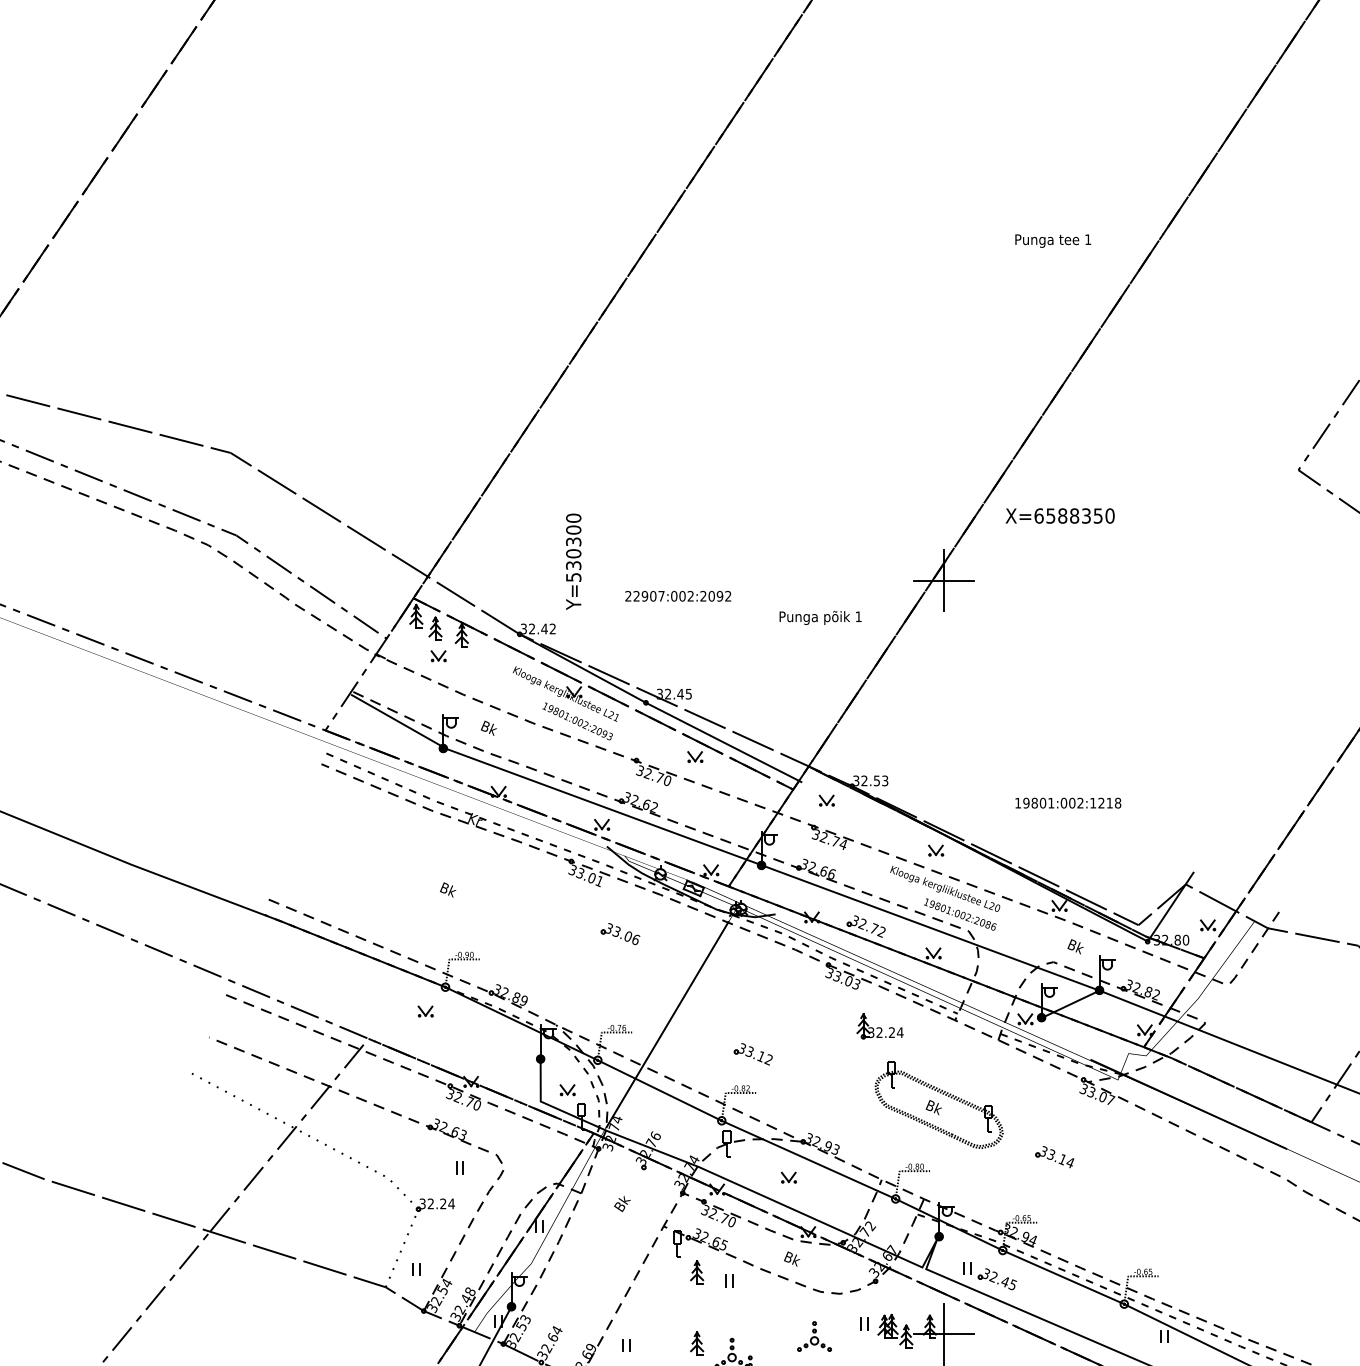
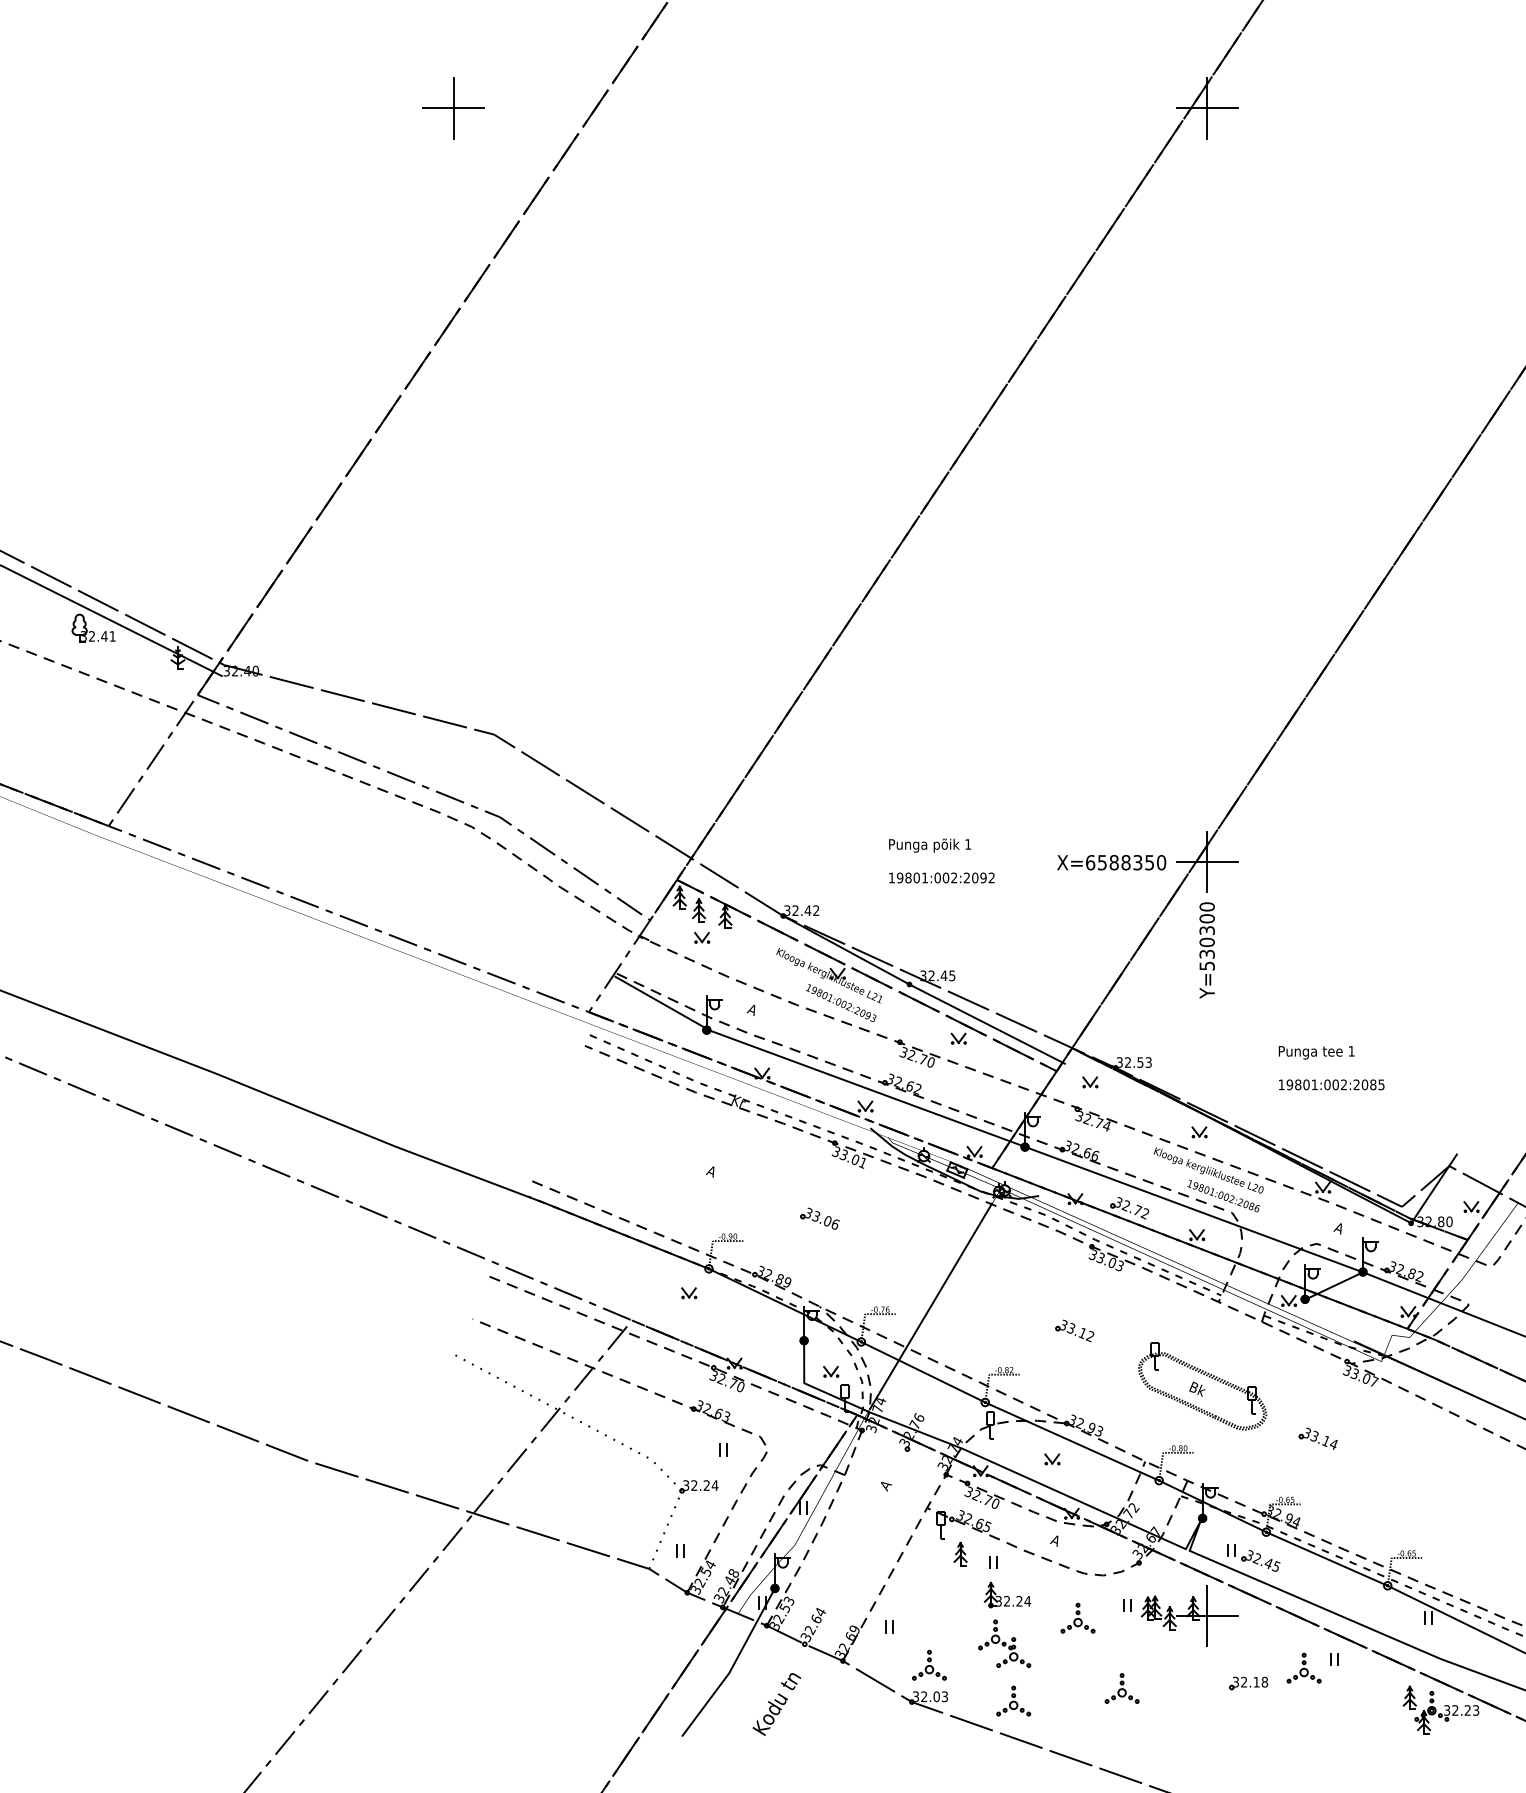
text: (1053, 240) -> (1316, 1052), moved
text: (1060, 515) -> (1111, 862), moved
text: (573, 561) -> (1206, 950), moved
text: (644, 595) -> (907, 877), 22907:002:2092 -> 19801:002:2092
text: (821, 617) -> (930, 845), moved
text: (489, 727) -> (752, 1009), Bk -> A
text: (1105, 802) -> (1368, 1084), 19801:002:1218 -> 19801:002:2085
text: (448, 889) -> (711, 1171), Bk -> A
part: (620, 933) -> (819, 1218), moved
text: (1076, 946) -> (1339, 1228), Bk -> A
part: (880, 1025) -> (1007, 1594), moved
part: (753, 1053) -> (1074, 1330), moved
text: (622, 1203) -> (885, 1485), Bk -> A
text: (792, 1258) -> (1055, 1540), Bk -> A
part: (697, 1342) -> (960, 1624), removed

